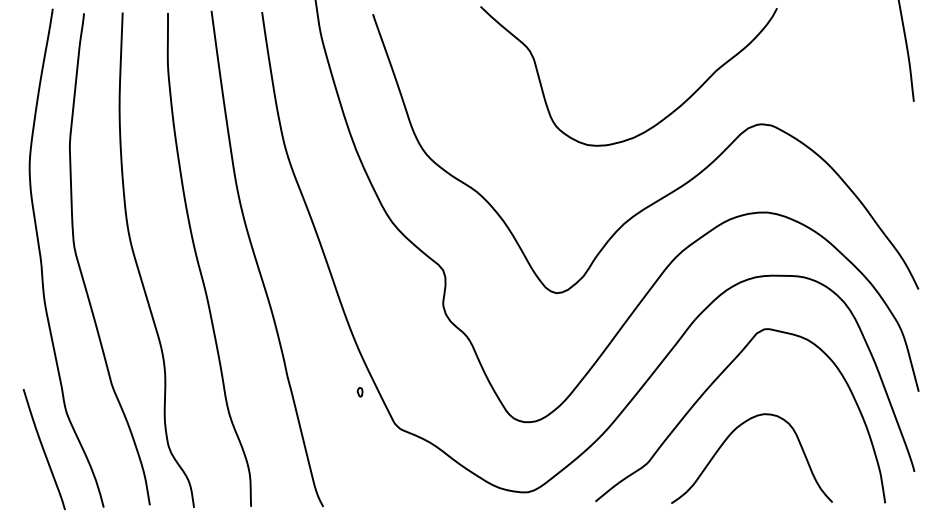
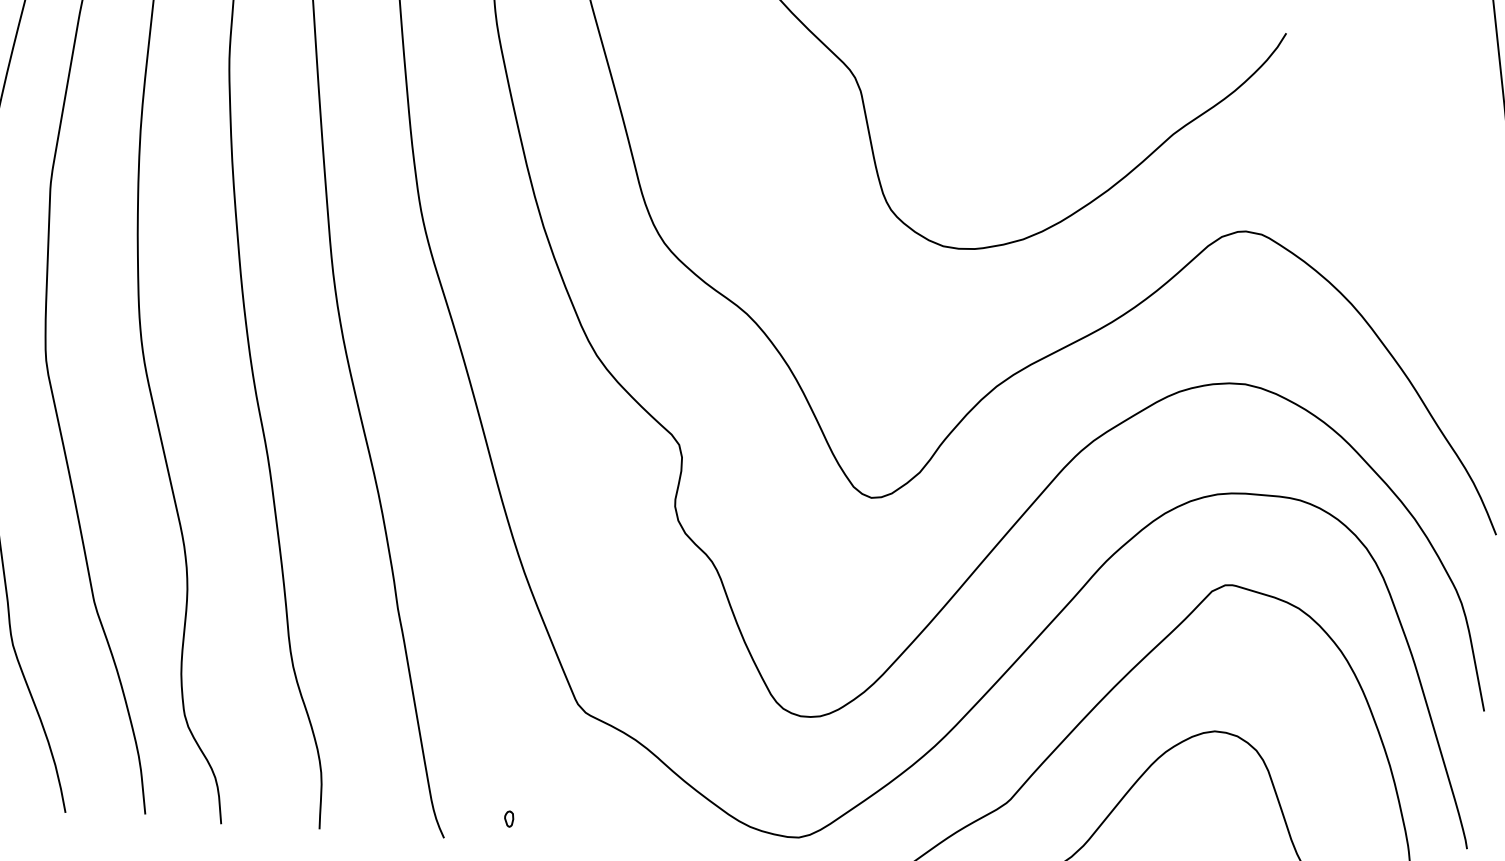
part: (359, 392) -> (507, 819), moved

